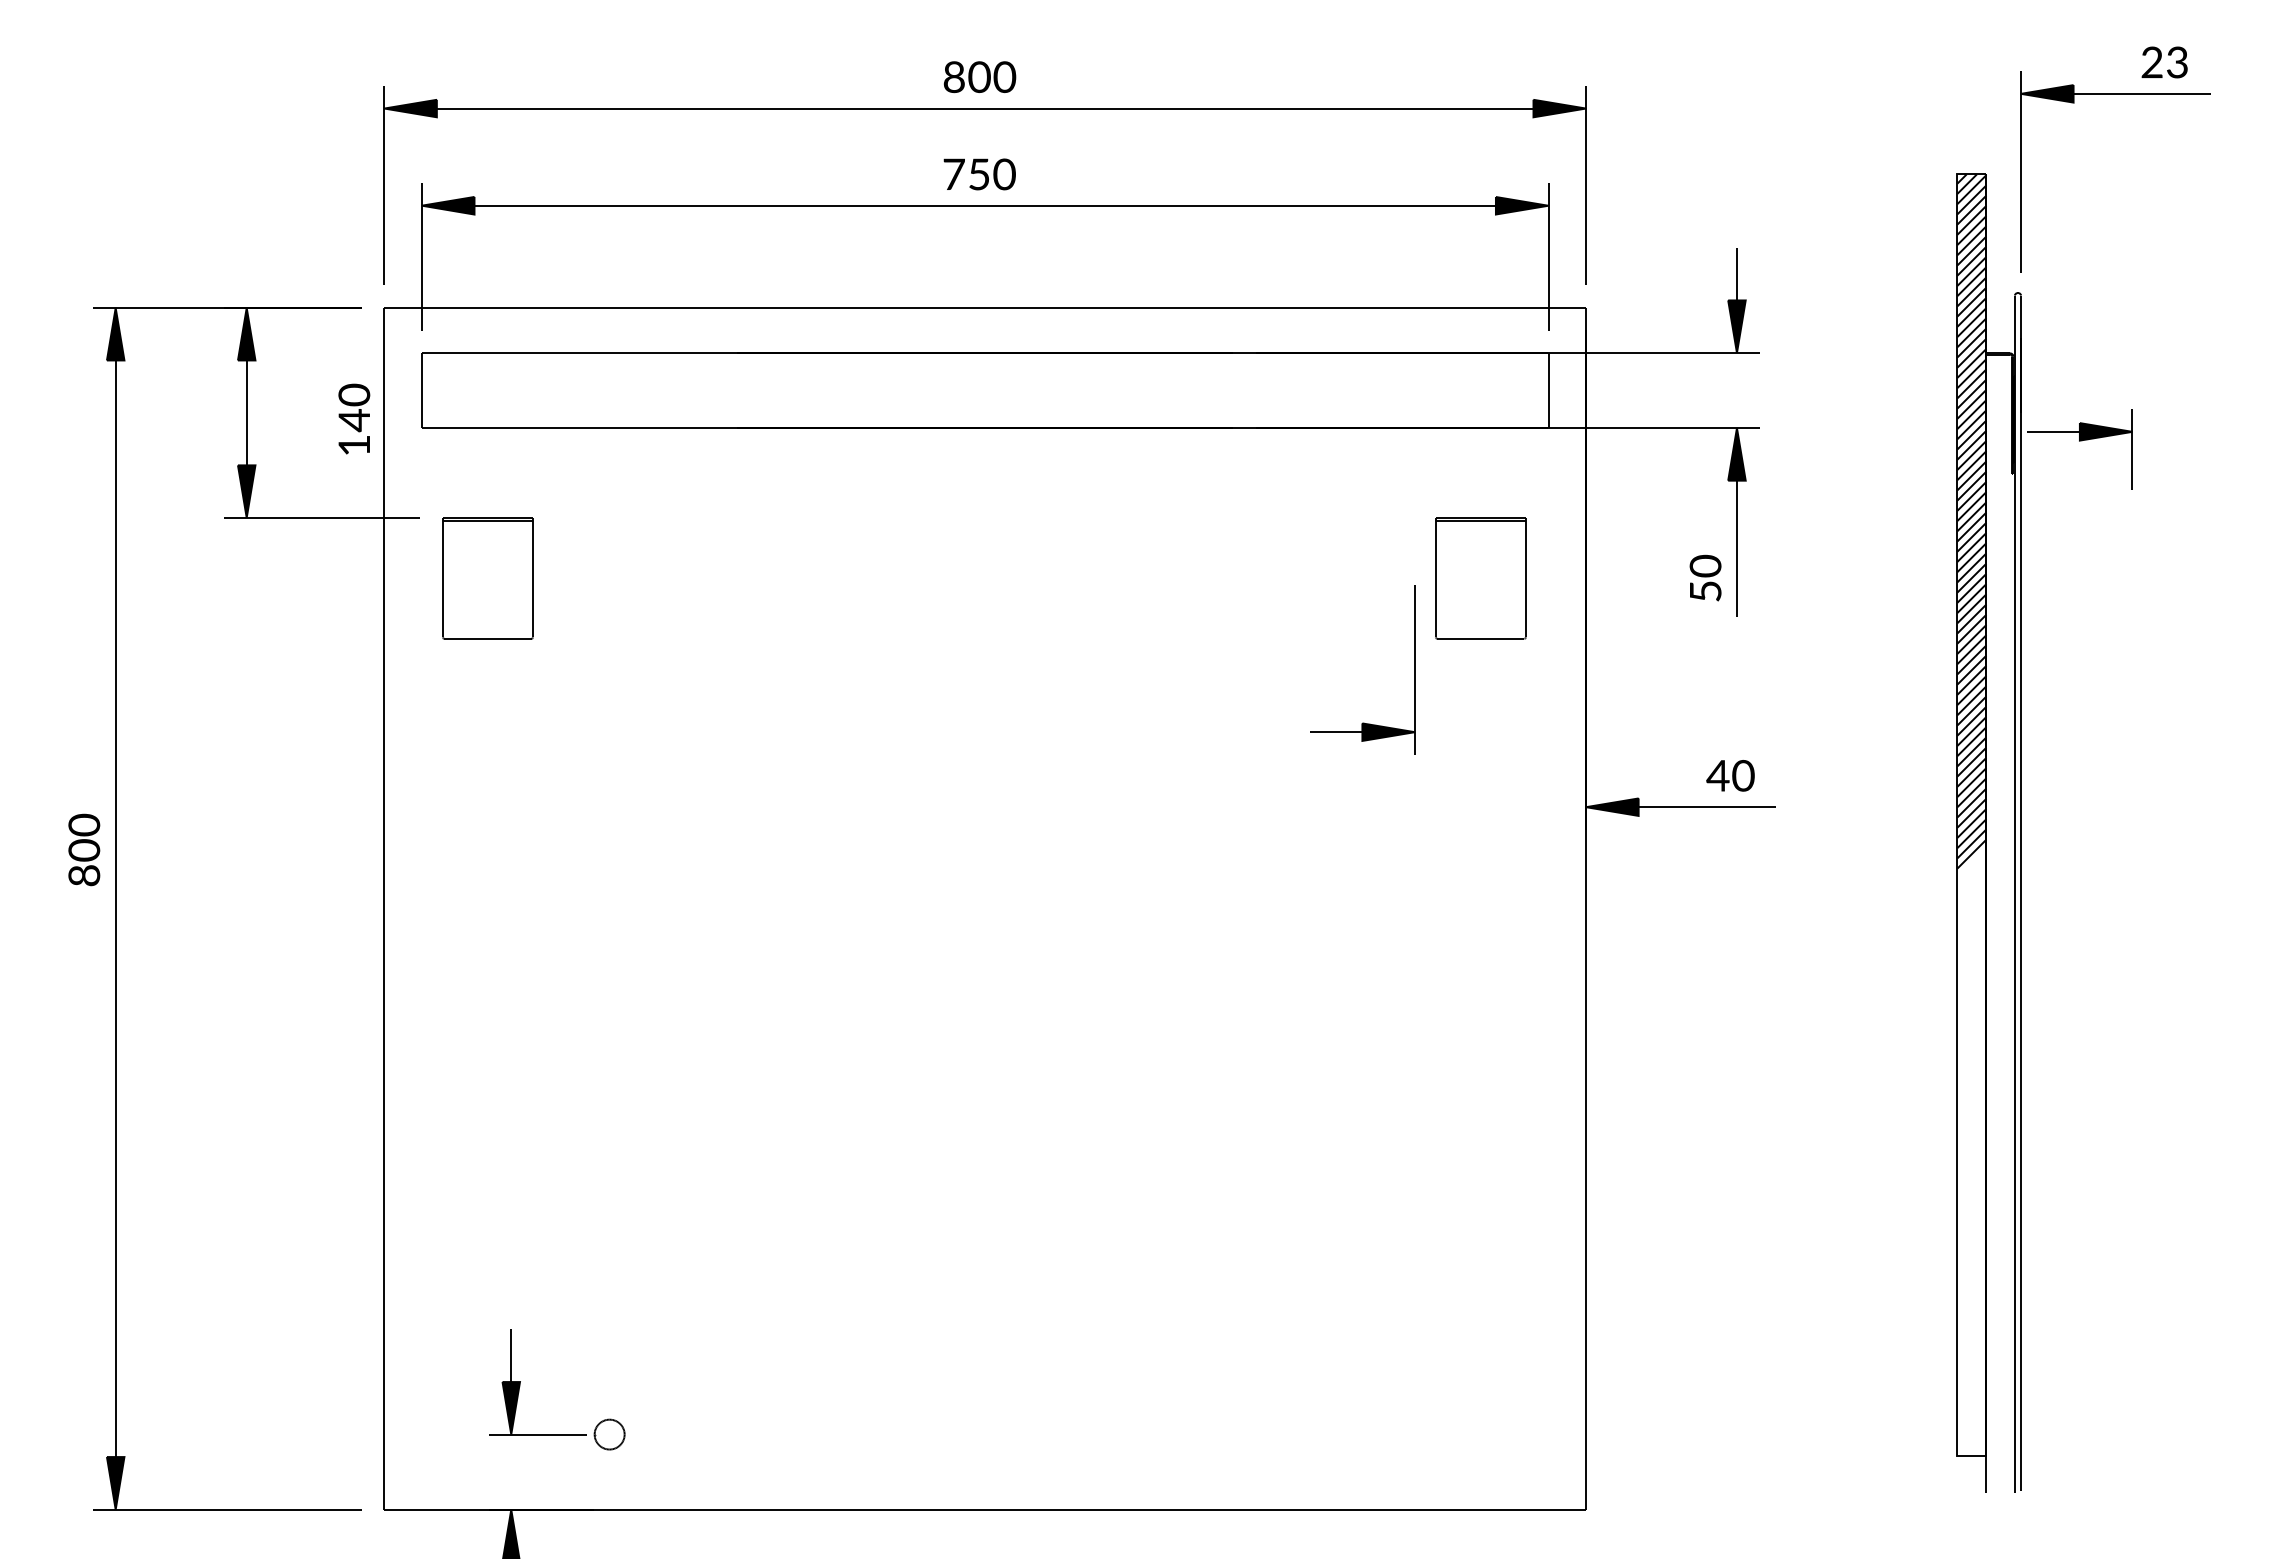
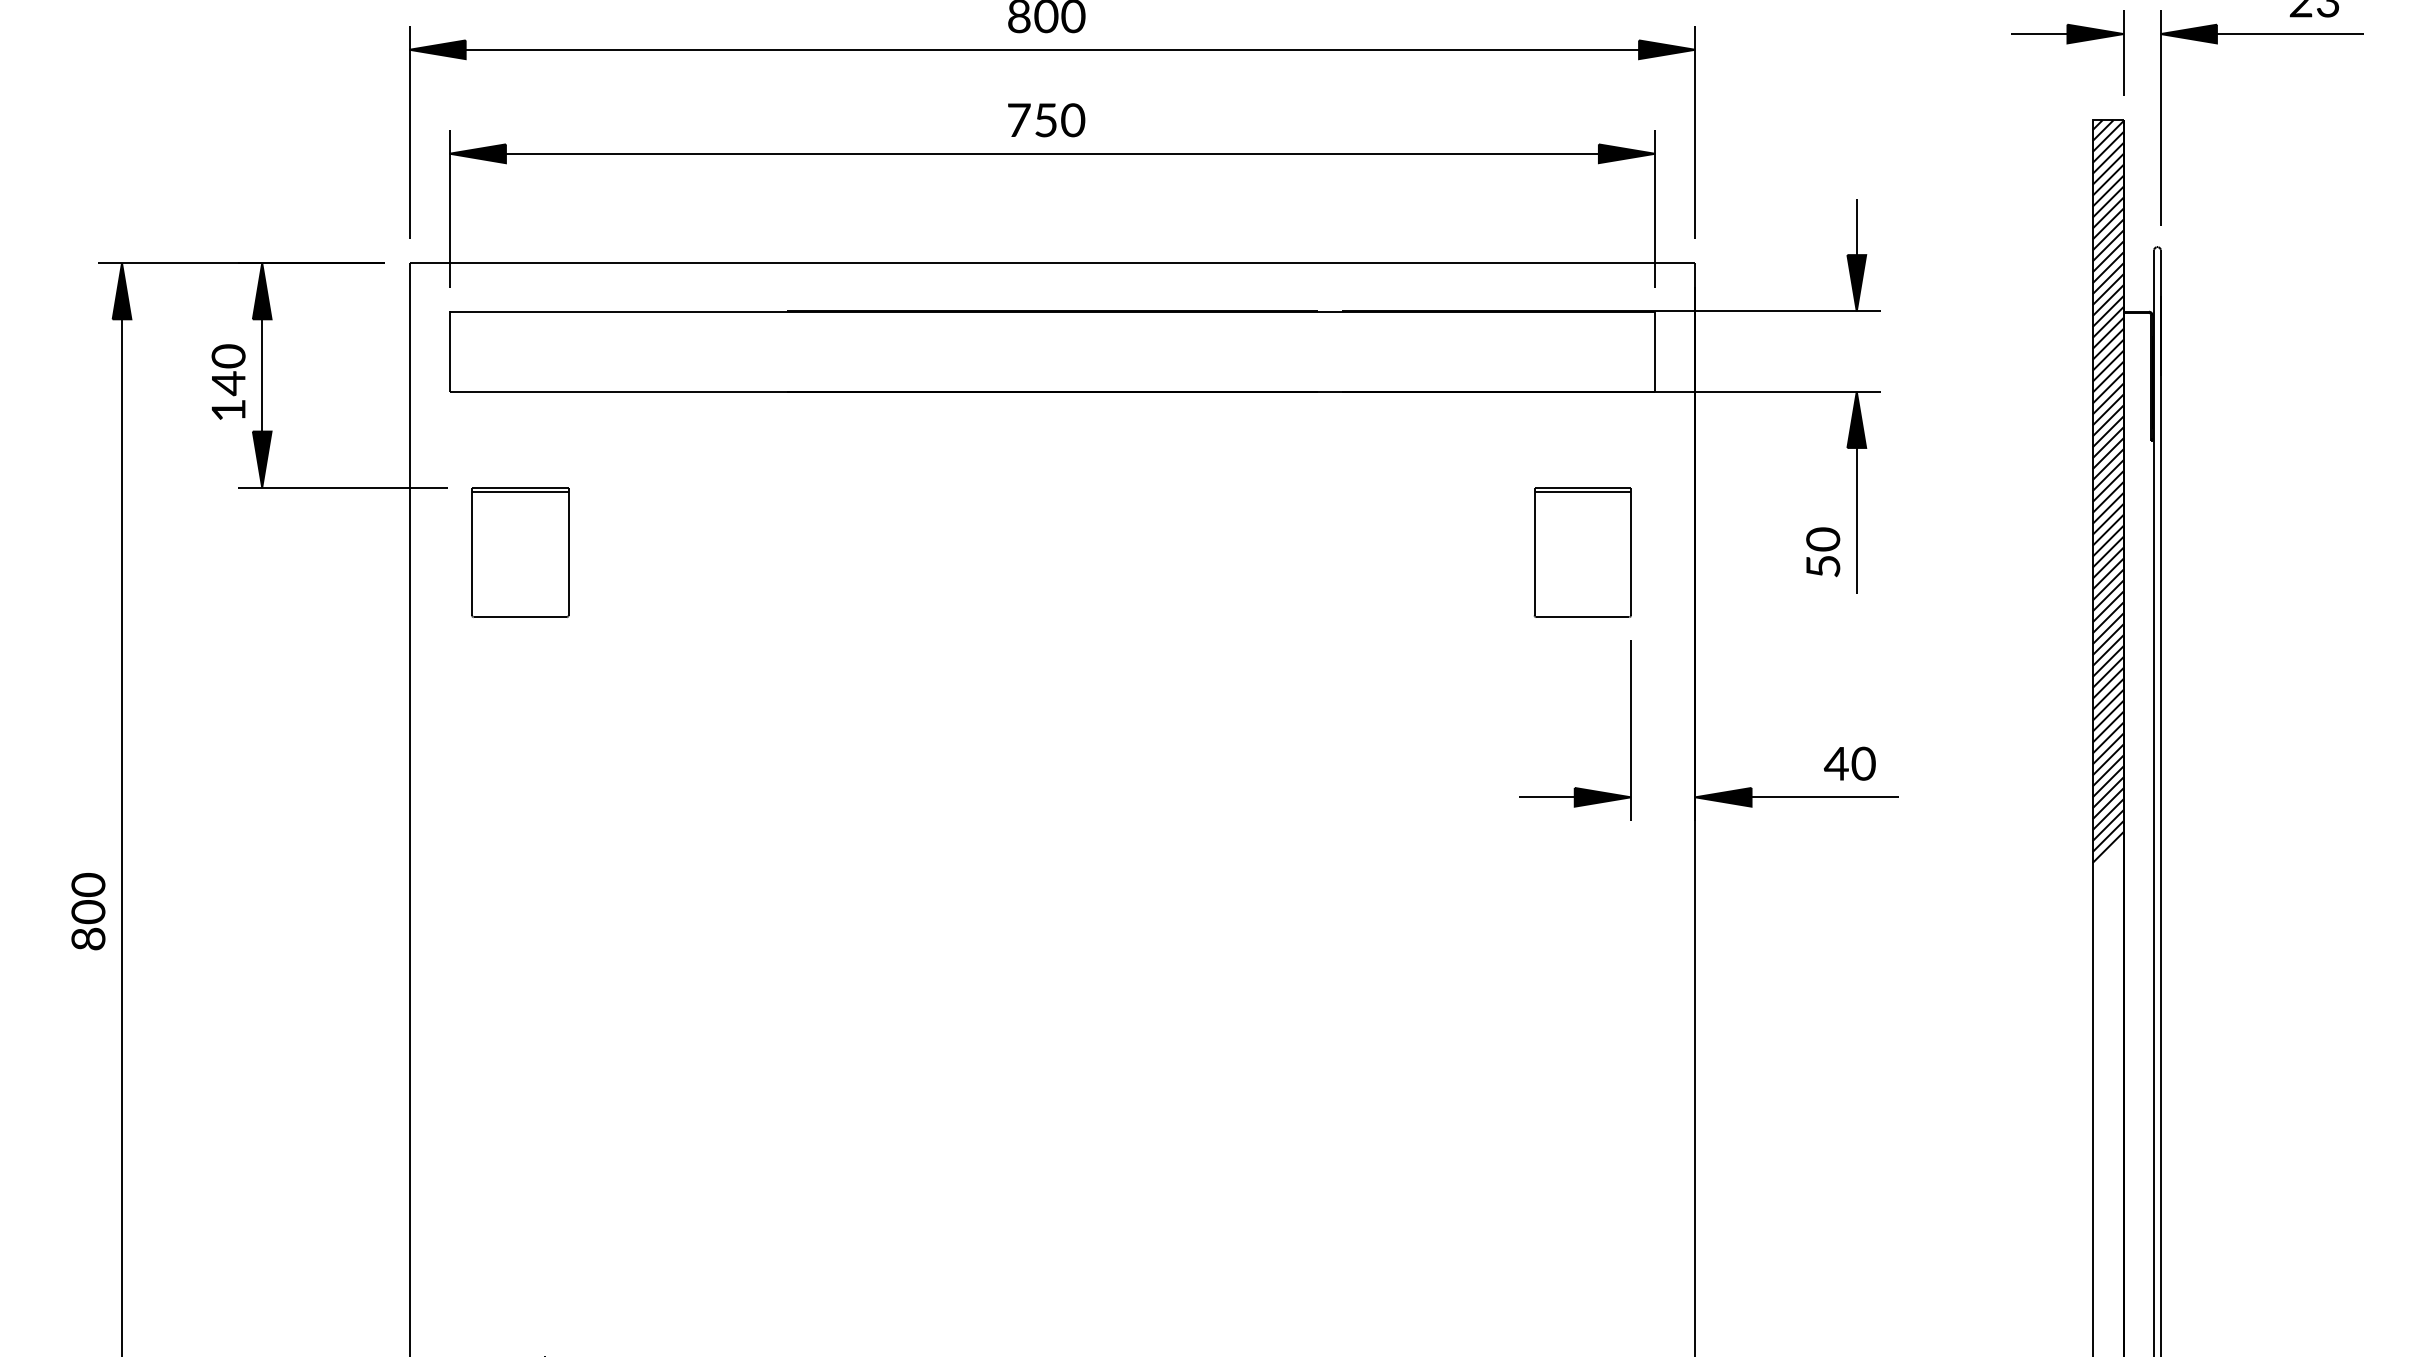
text: (354, 418) -> (228, 381), moved
part: (2079, 441) -> (2067, 44), moved
part: (1414, 669) -> (1630, 730), moved
text: (84, 849) -> (88, 911), moved

